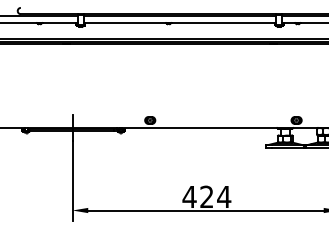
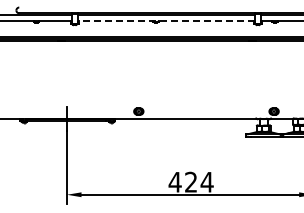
line: (180, 23) -> (166, 21), solid -> dashed

